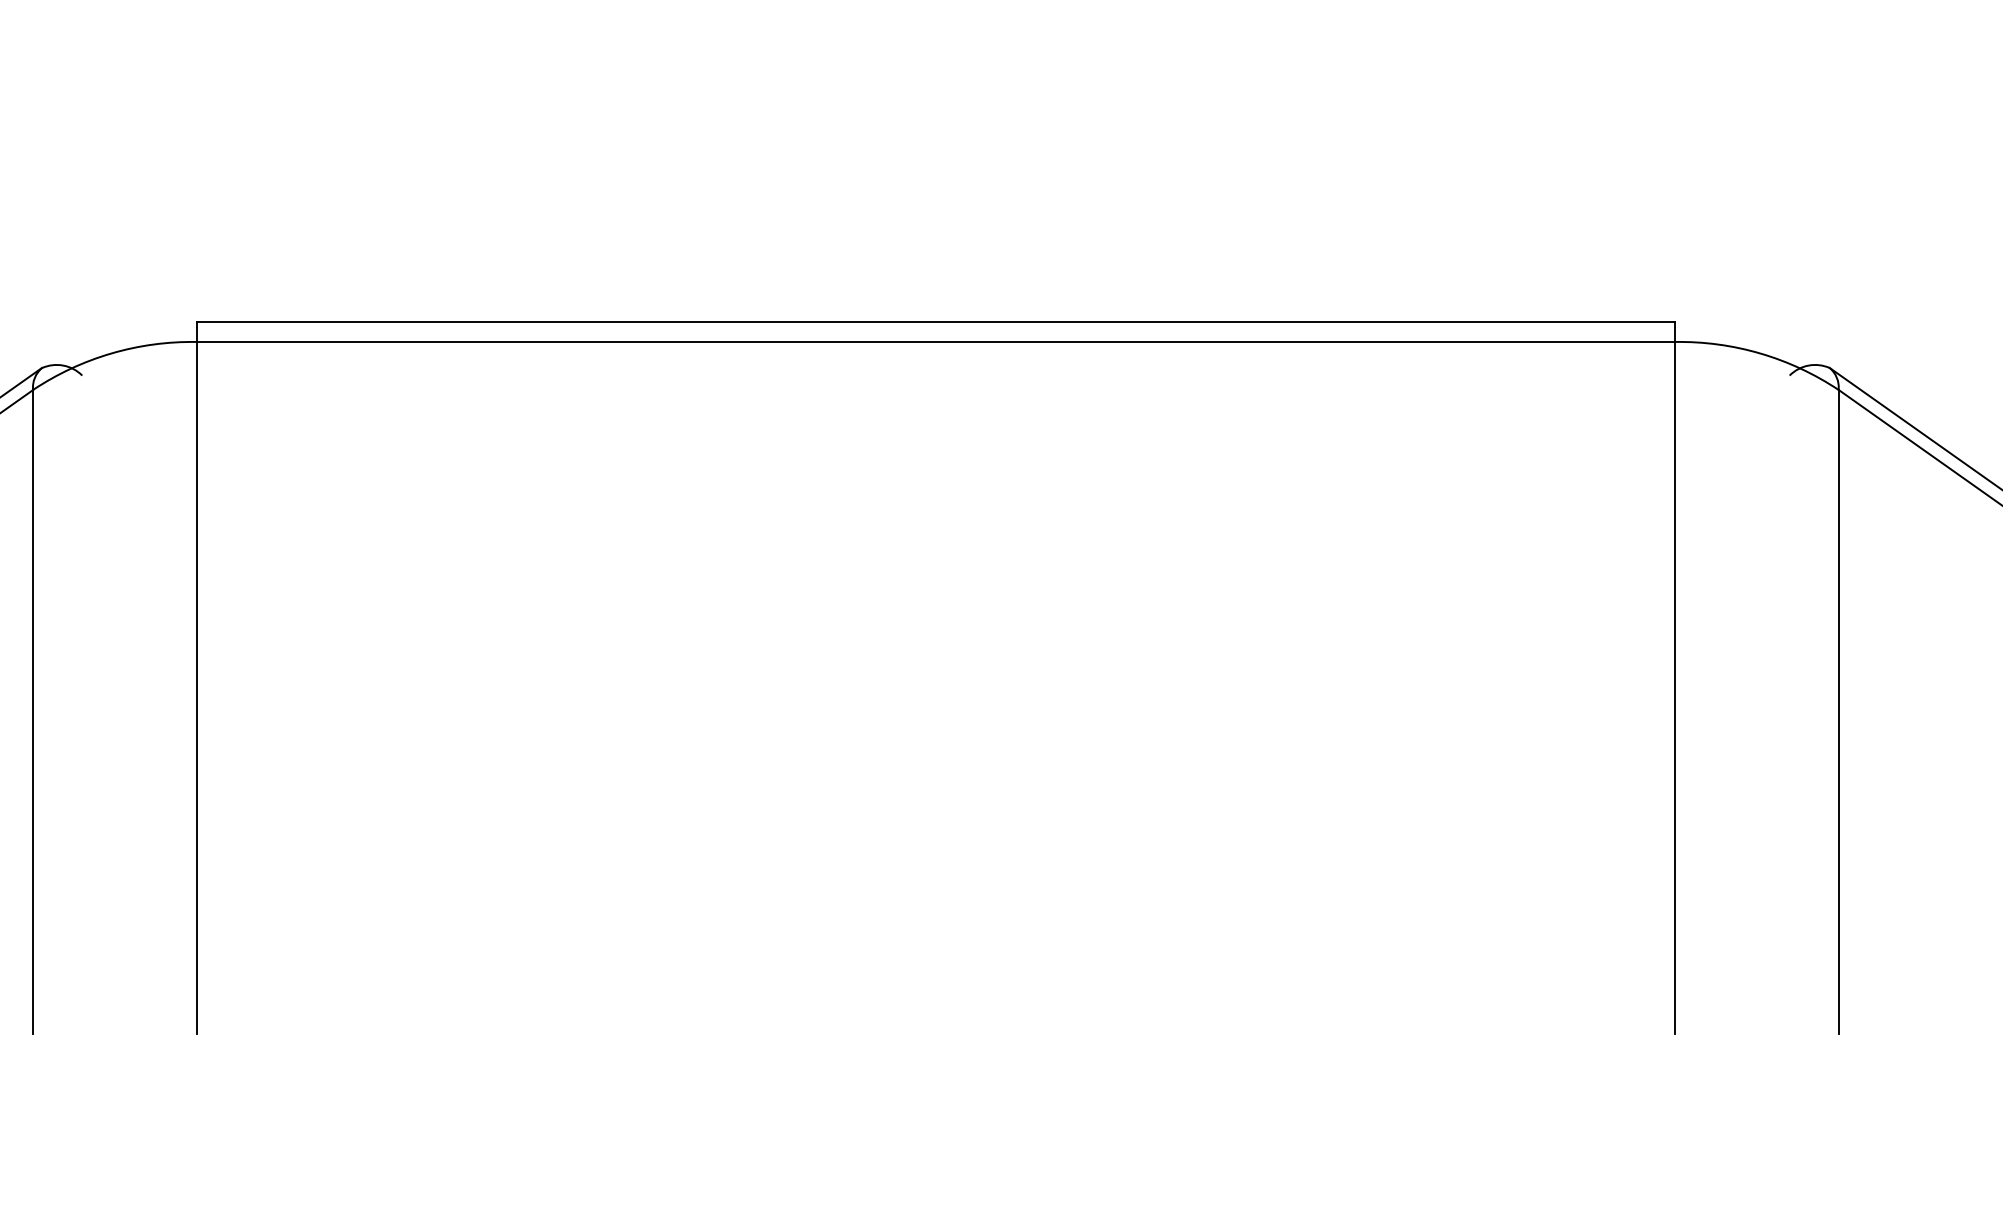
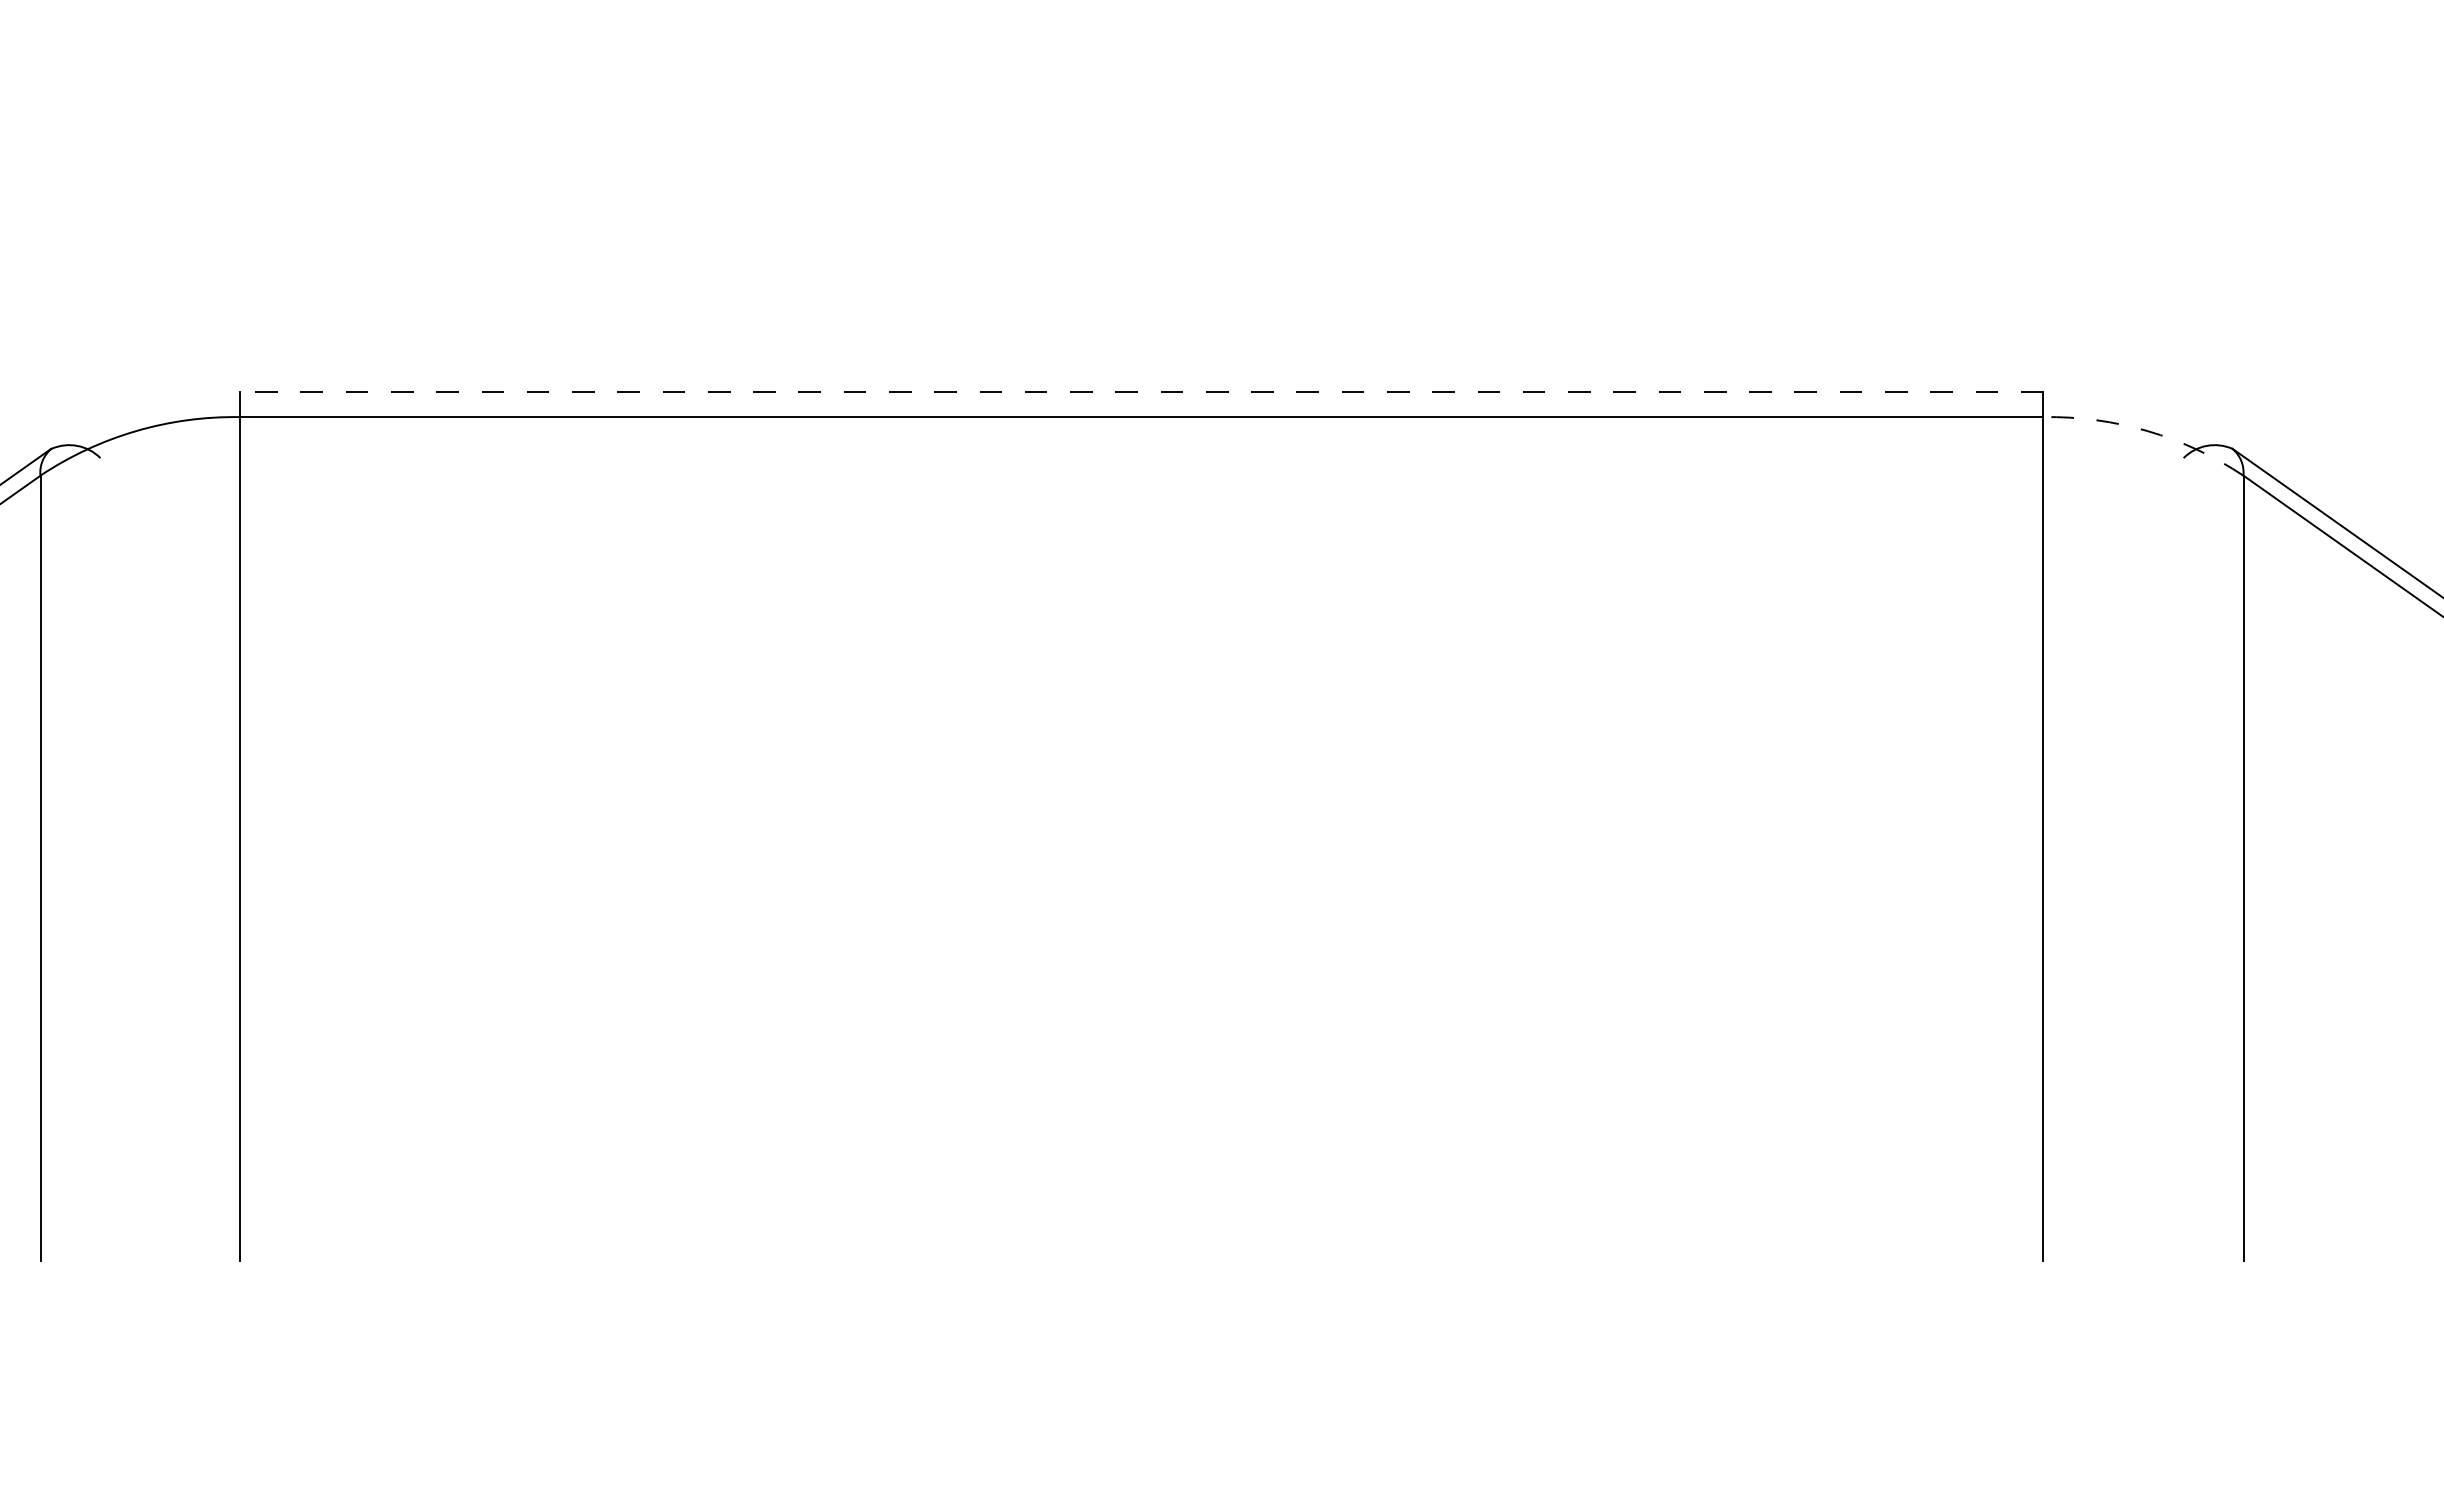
line: (935, 321) -> (1141, 392), solid -> dashed
arc: (1760, 353) -> (2147, 431), solid -> dashed

